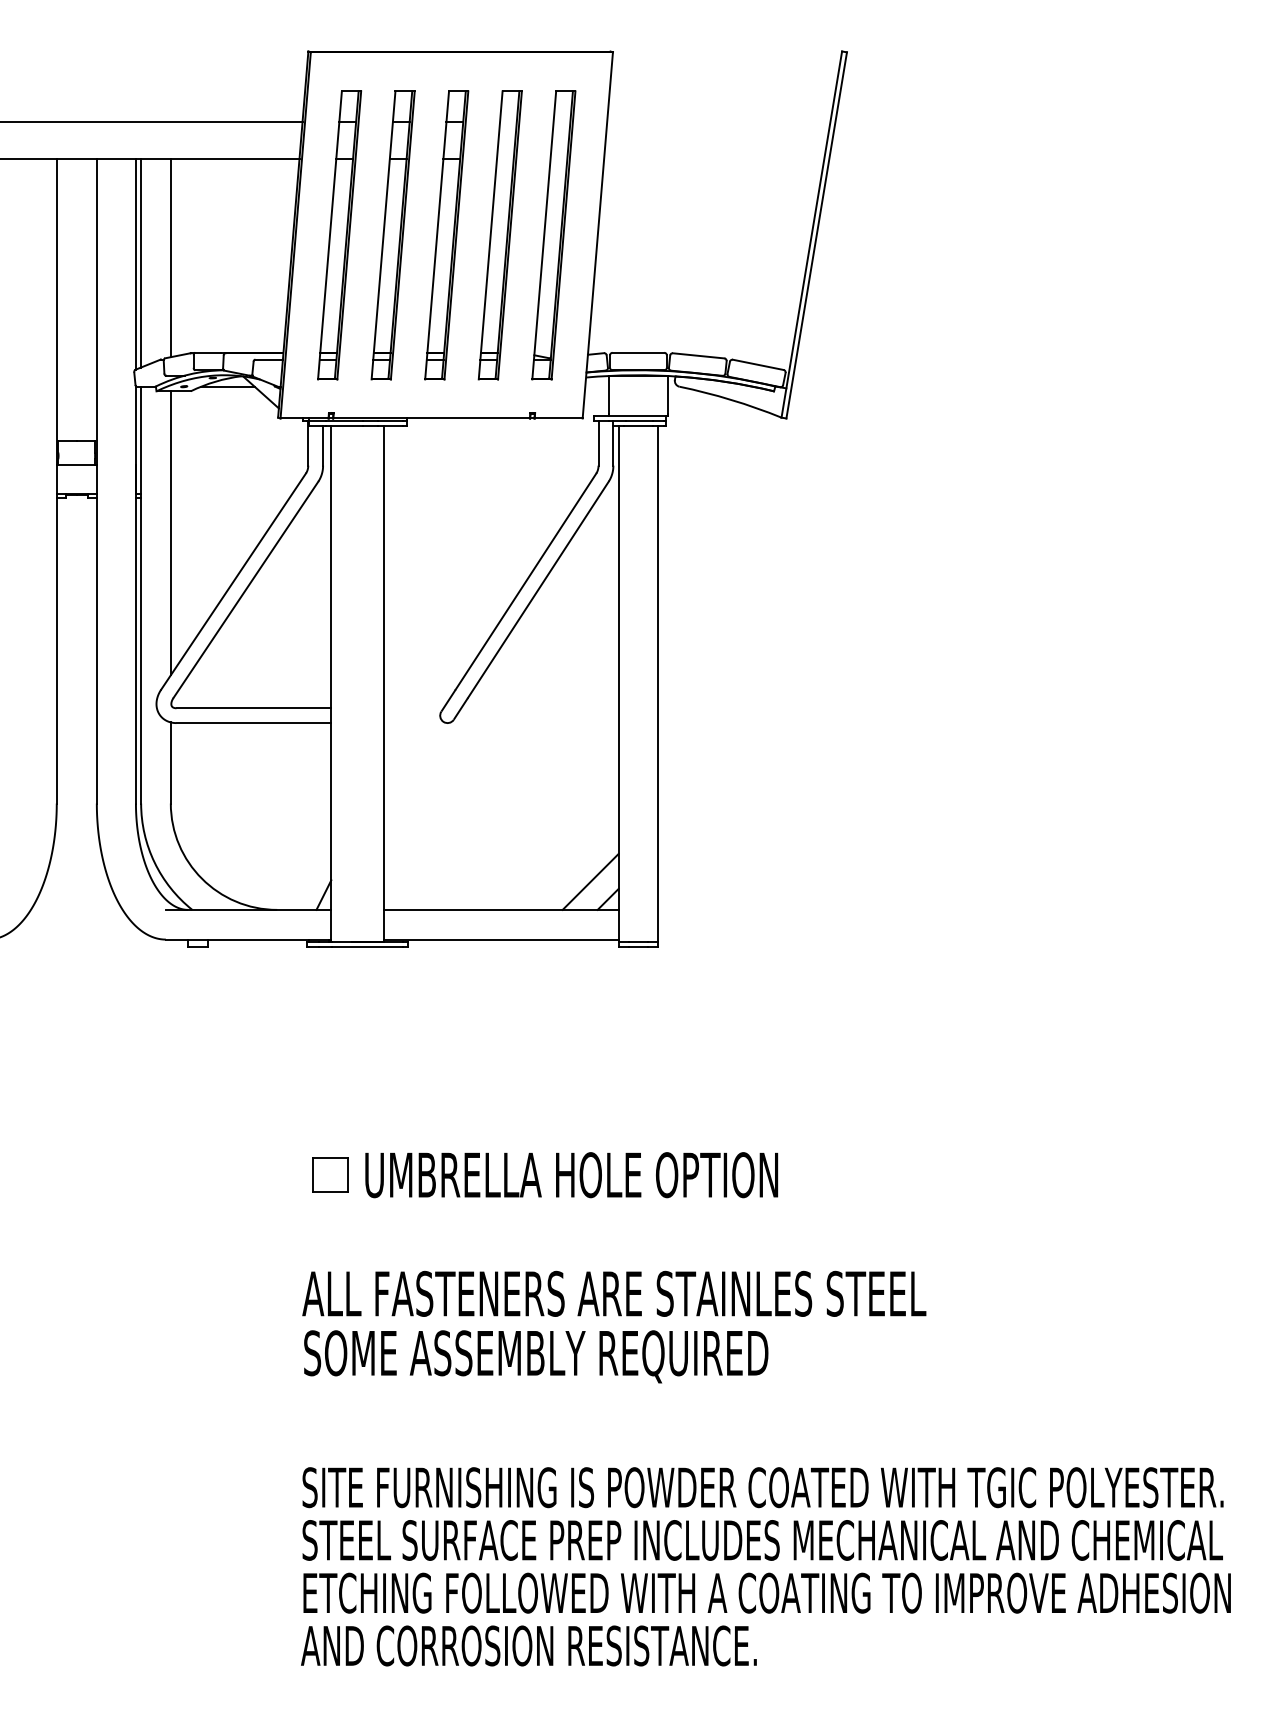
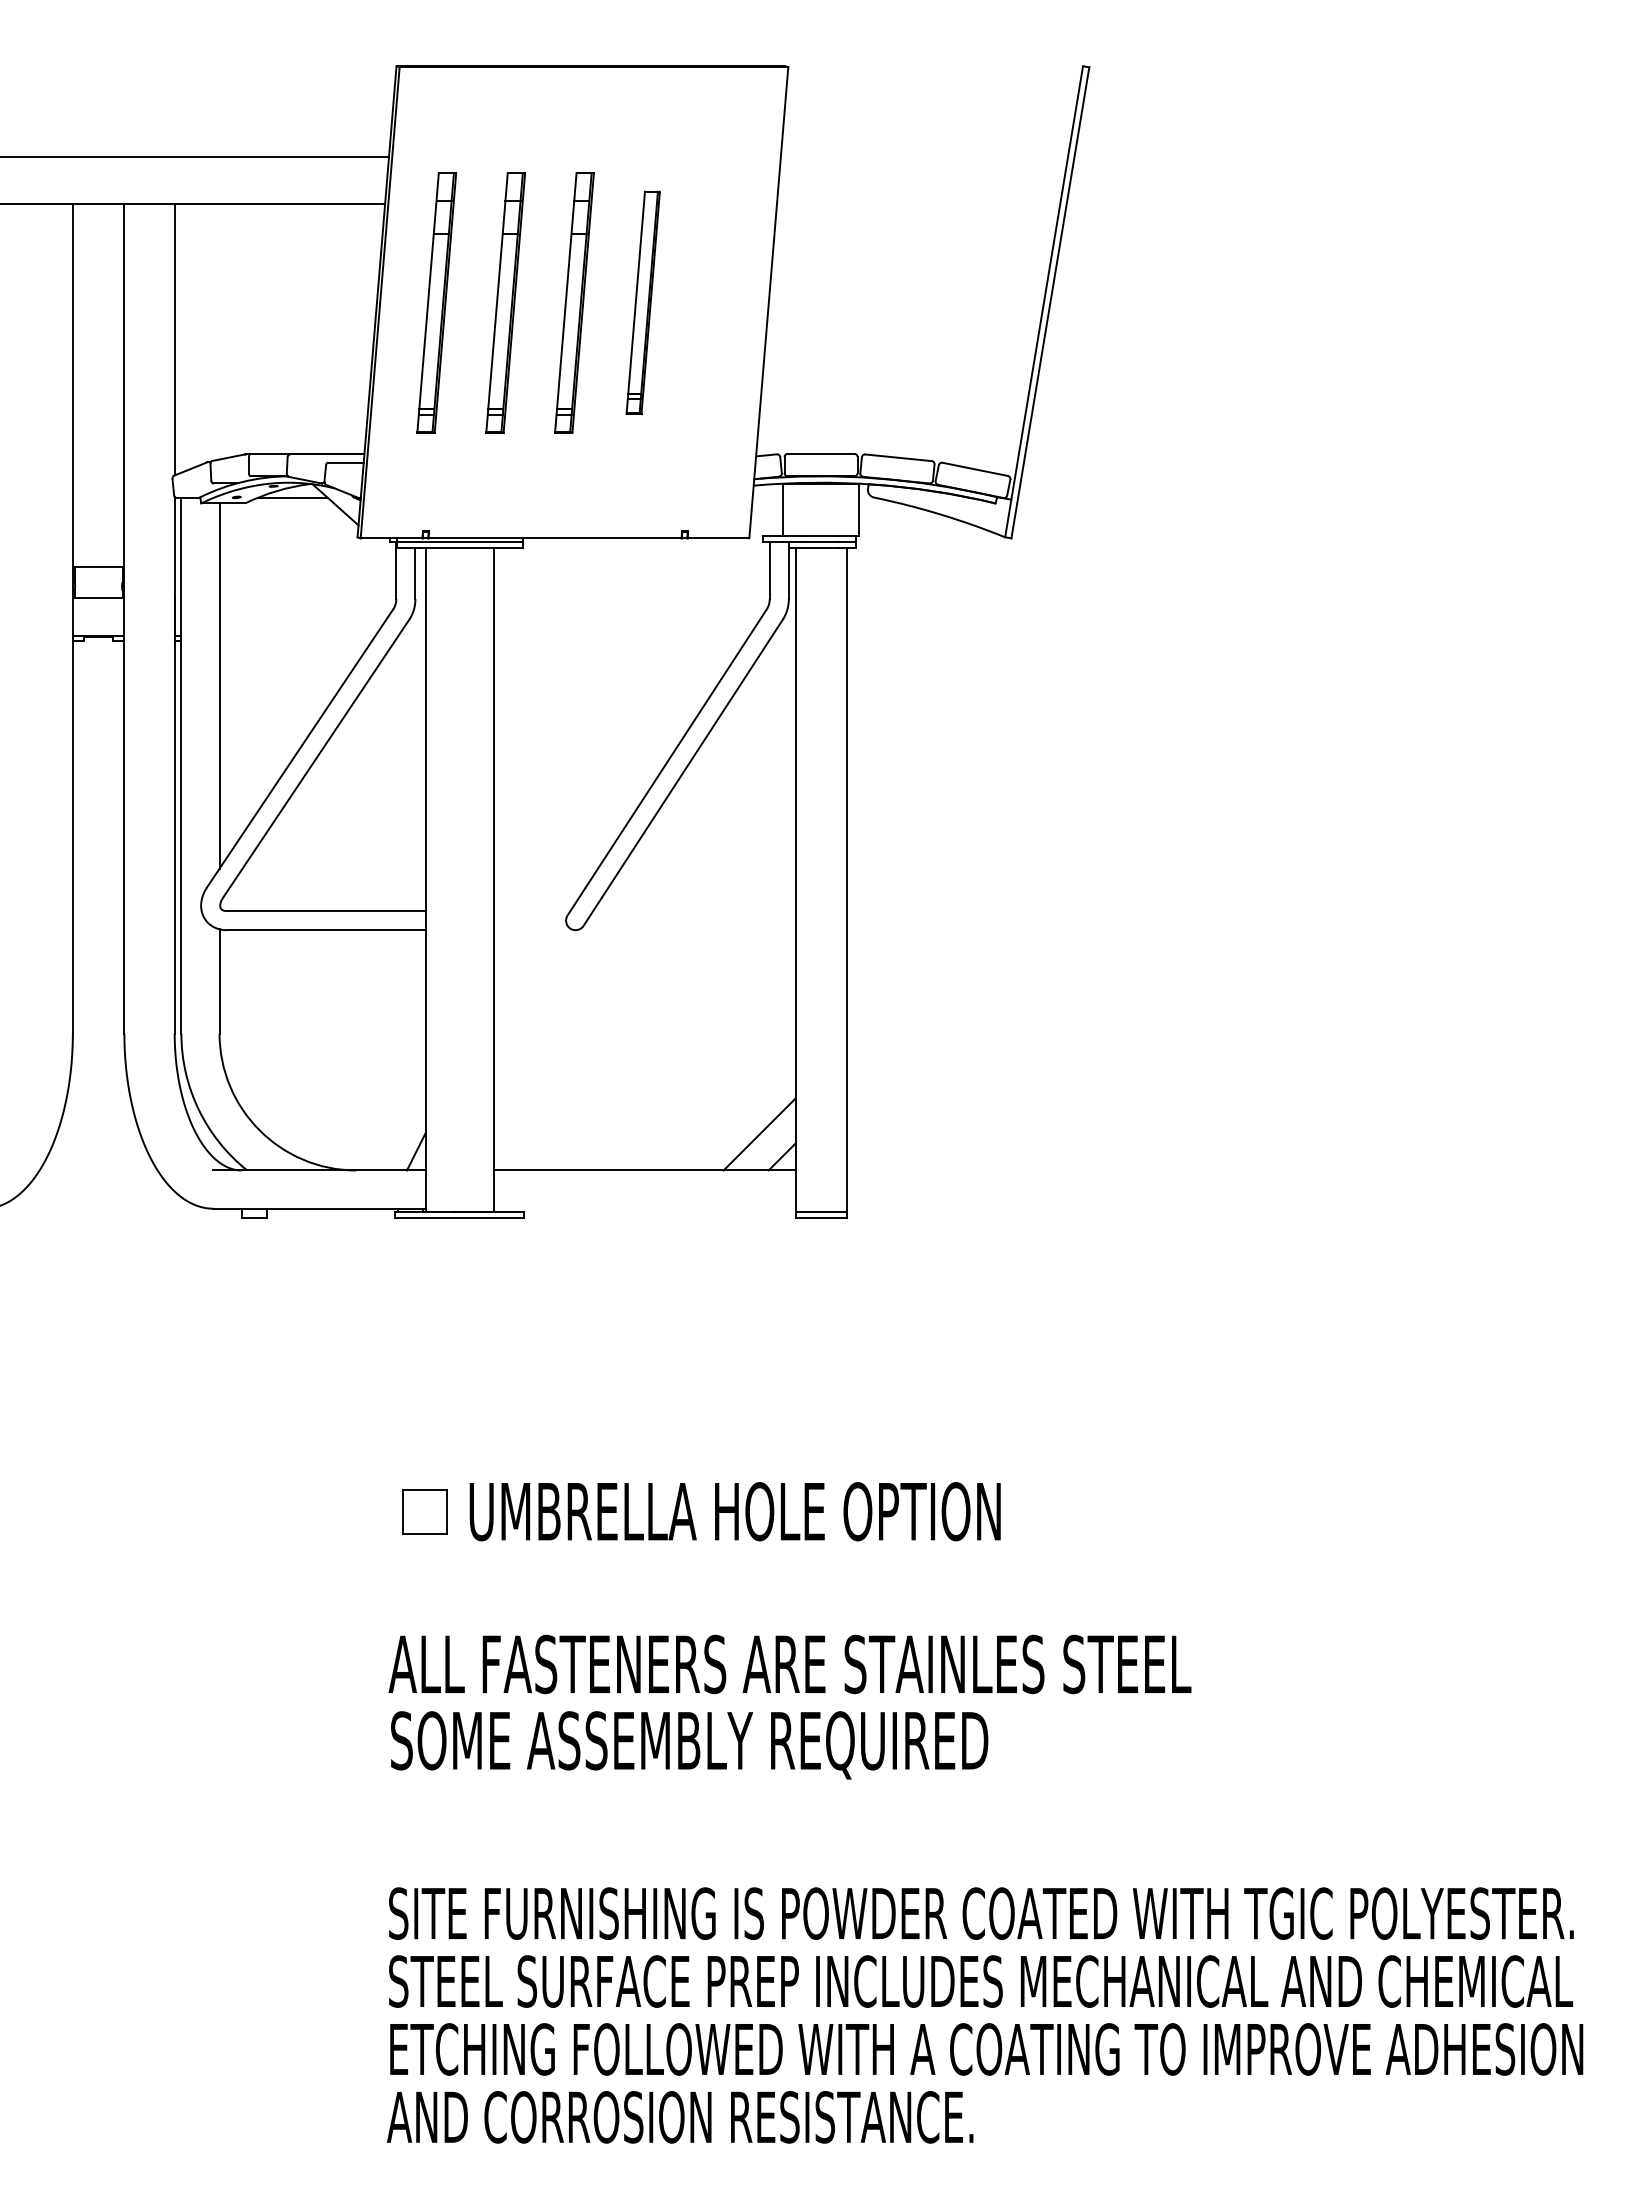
part: (339, 235) -> (436, 302), size x0.7
part: (393, 235) -> (505, 302), size x0.7
part: (446, 235) -> (574, 302), size x0.7
part: (499, 235) -> (642, 302), size x0.6
part: (553, 235) -> (711, 302), removed
line: (170, 257) -> (219, 331), removed
line: (141, 263) -> (181, 338), removed
line: (501, 939) -> (644, 1208), removed

